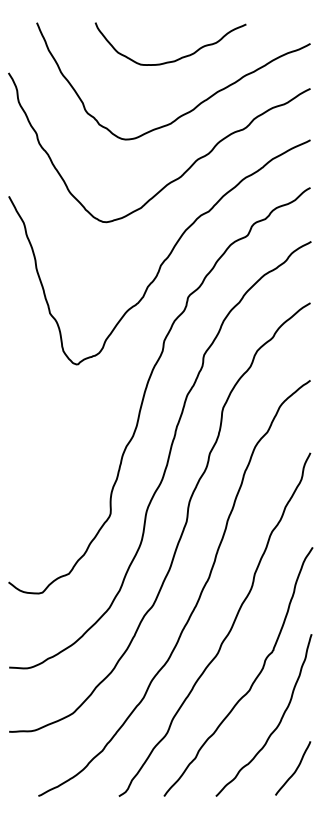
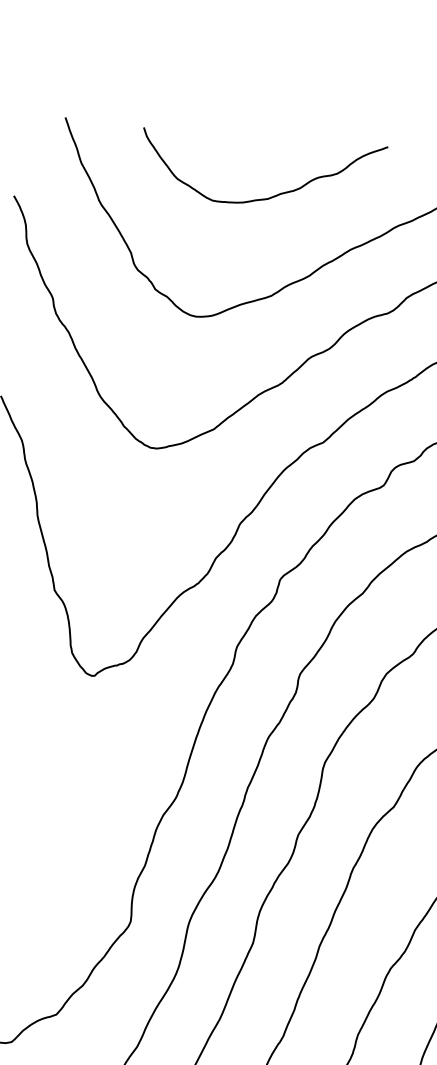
curve: (175, 59) -> (269, 196), moved

